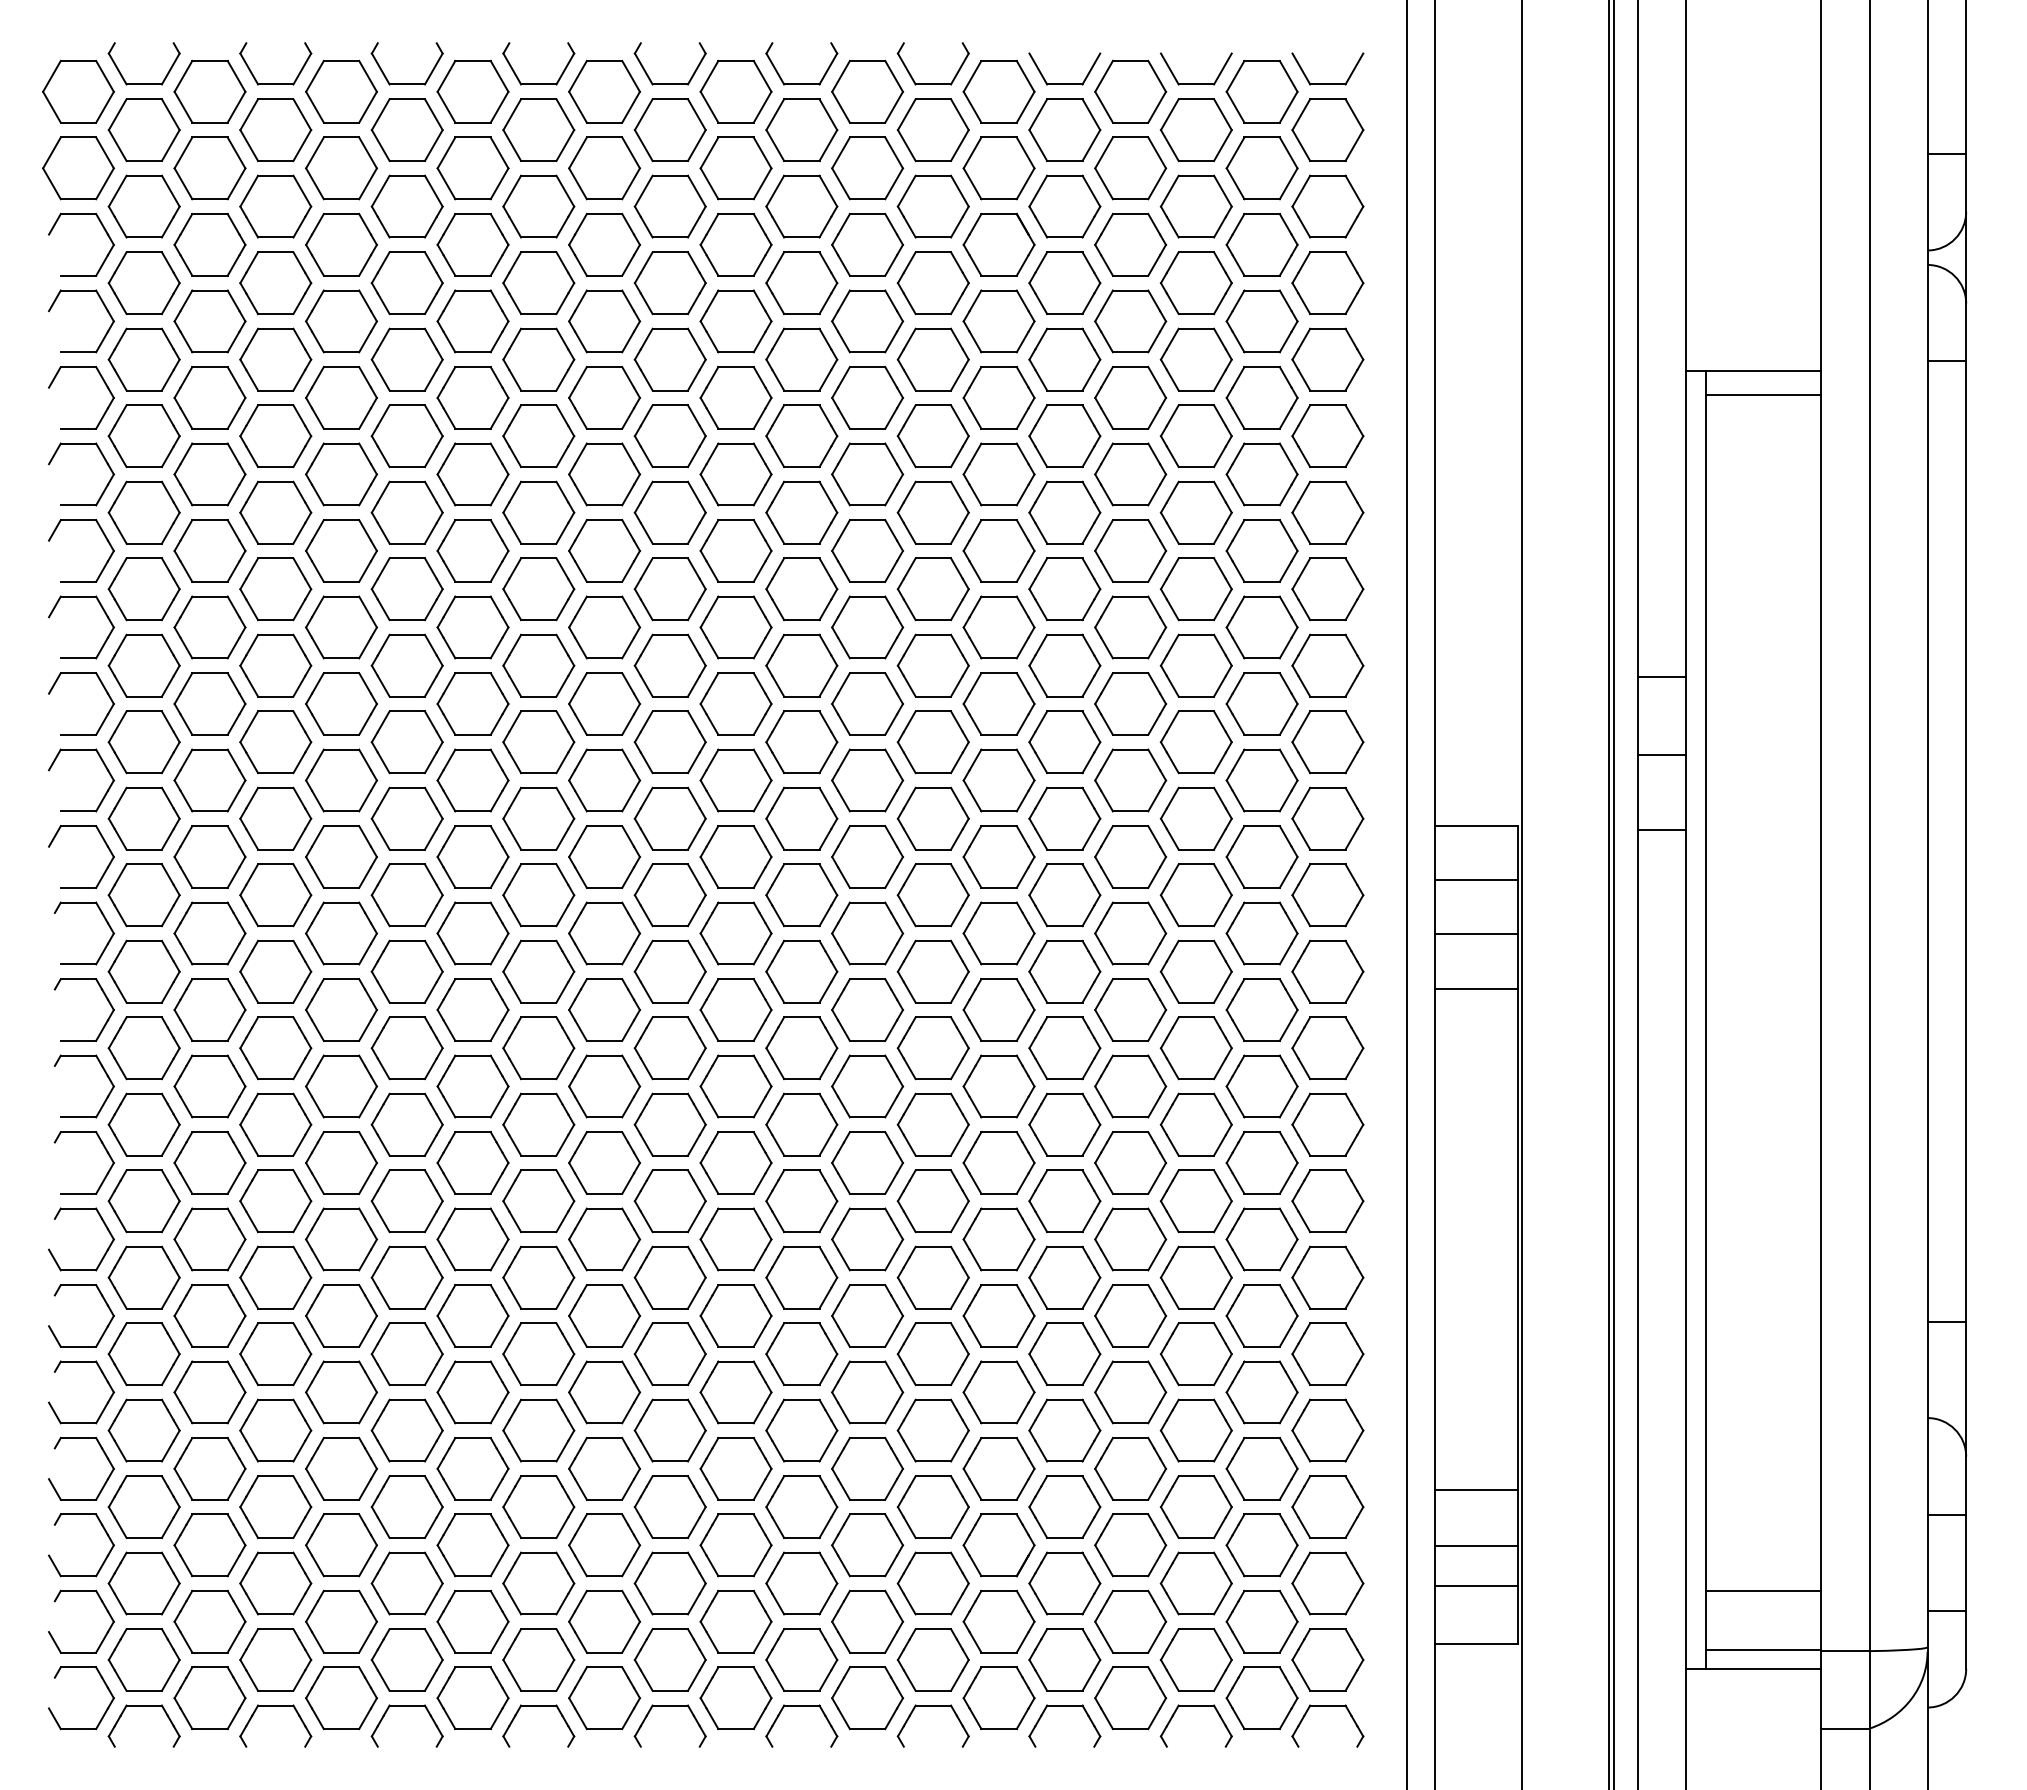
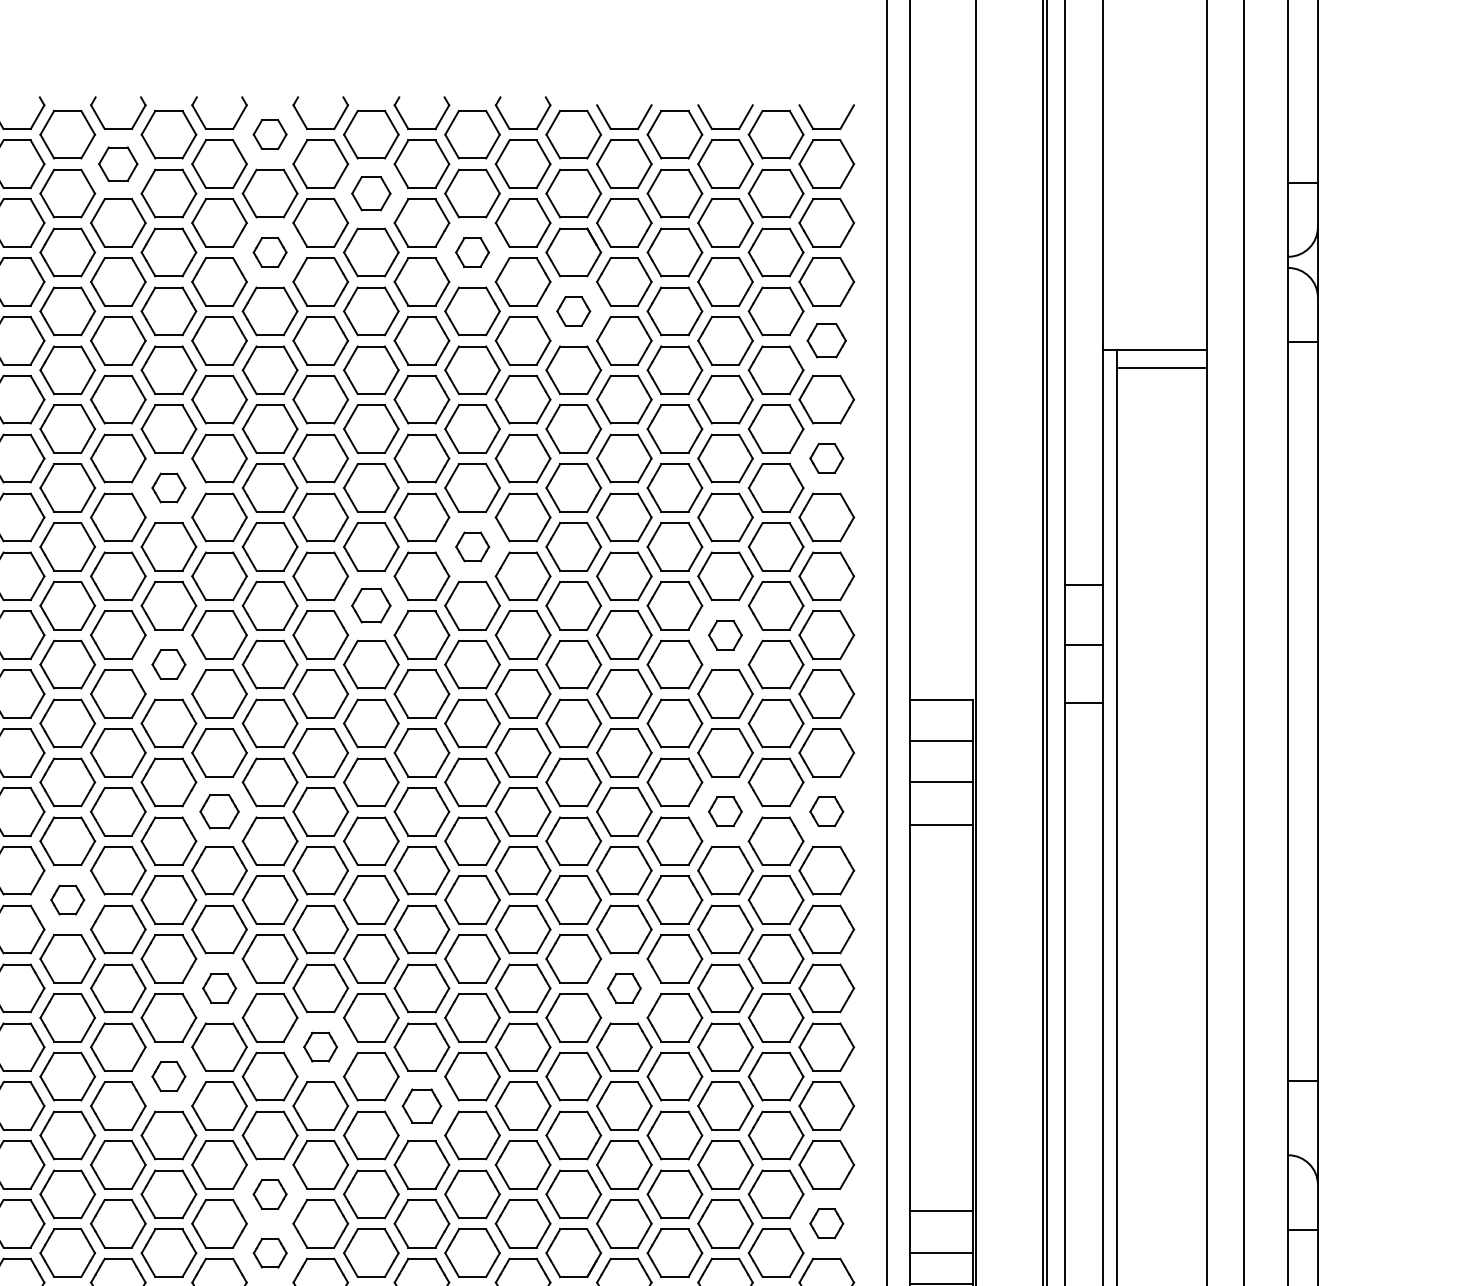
part: (604, 91) -> (270, 134), size x0.6
part: (406, 129) -> (117, 163), size x0.7
part: (735, 168) -> (370, 193), size x0.7
part: (604, 244) -> (270, 252), size x0.6
part: (867, 244) -> (472, 252), size x0.6
part: (998, 321) -> (573, 311), size x0.6
part: (1327, 359) -> (826, 340), size x0.7
part: (1327, 512) -> (826, 458), size x0.6
part: (472, 550) -> (168, 487), size x0.6
part: (867, 627) -> (472, 546), size x0.6
part: (735, 703) -> (370, 605), size x0.7
part: (1195, 742) -> (724, 635), size x0.6
part: (472, 780) -> (168, 664), size x0.6
part: (538, 971) -> (219, 811), size x0.7
part: (1195, 971) -> (724, 811), size x0.6
part: (1327, 971) -> (826, 811), size x0.6
part: (341, 1086) -> (67, 900), size x0.6
part: (538, 1201) -> (219, 988), size x0.6
part: (1064, 1201) -> (624, 988), size x0.6
part: (669, 1277) -> (320, 1047), size x0.6
part: (472, 1315) -> (168, 1076), size x0.6
part: (801, 1354) -> (421, 1106), size x0.7
part: (604, 1468) -> (270, 1194), size x0.6
part: (1327, 1506) -> (826, 1223), size x0.6
part: (604, 1545) -> (270, 1253), size x0.6

